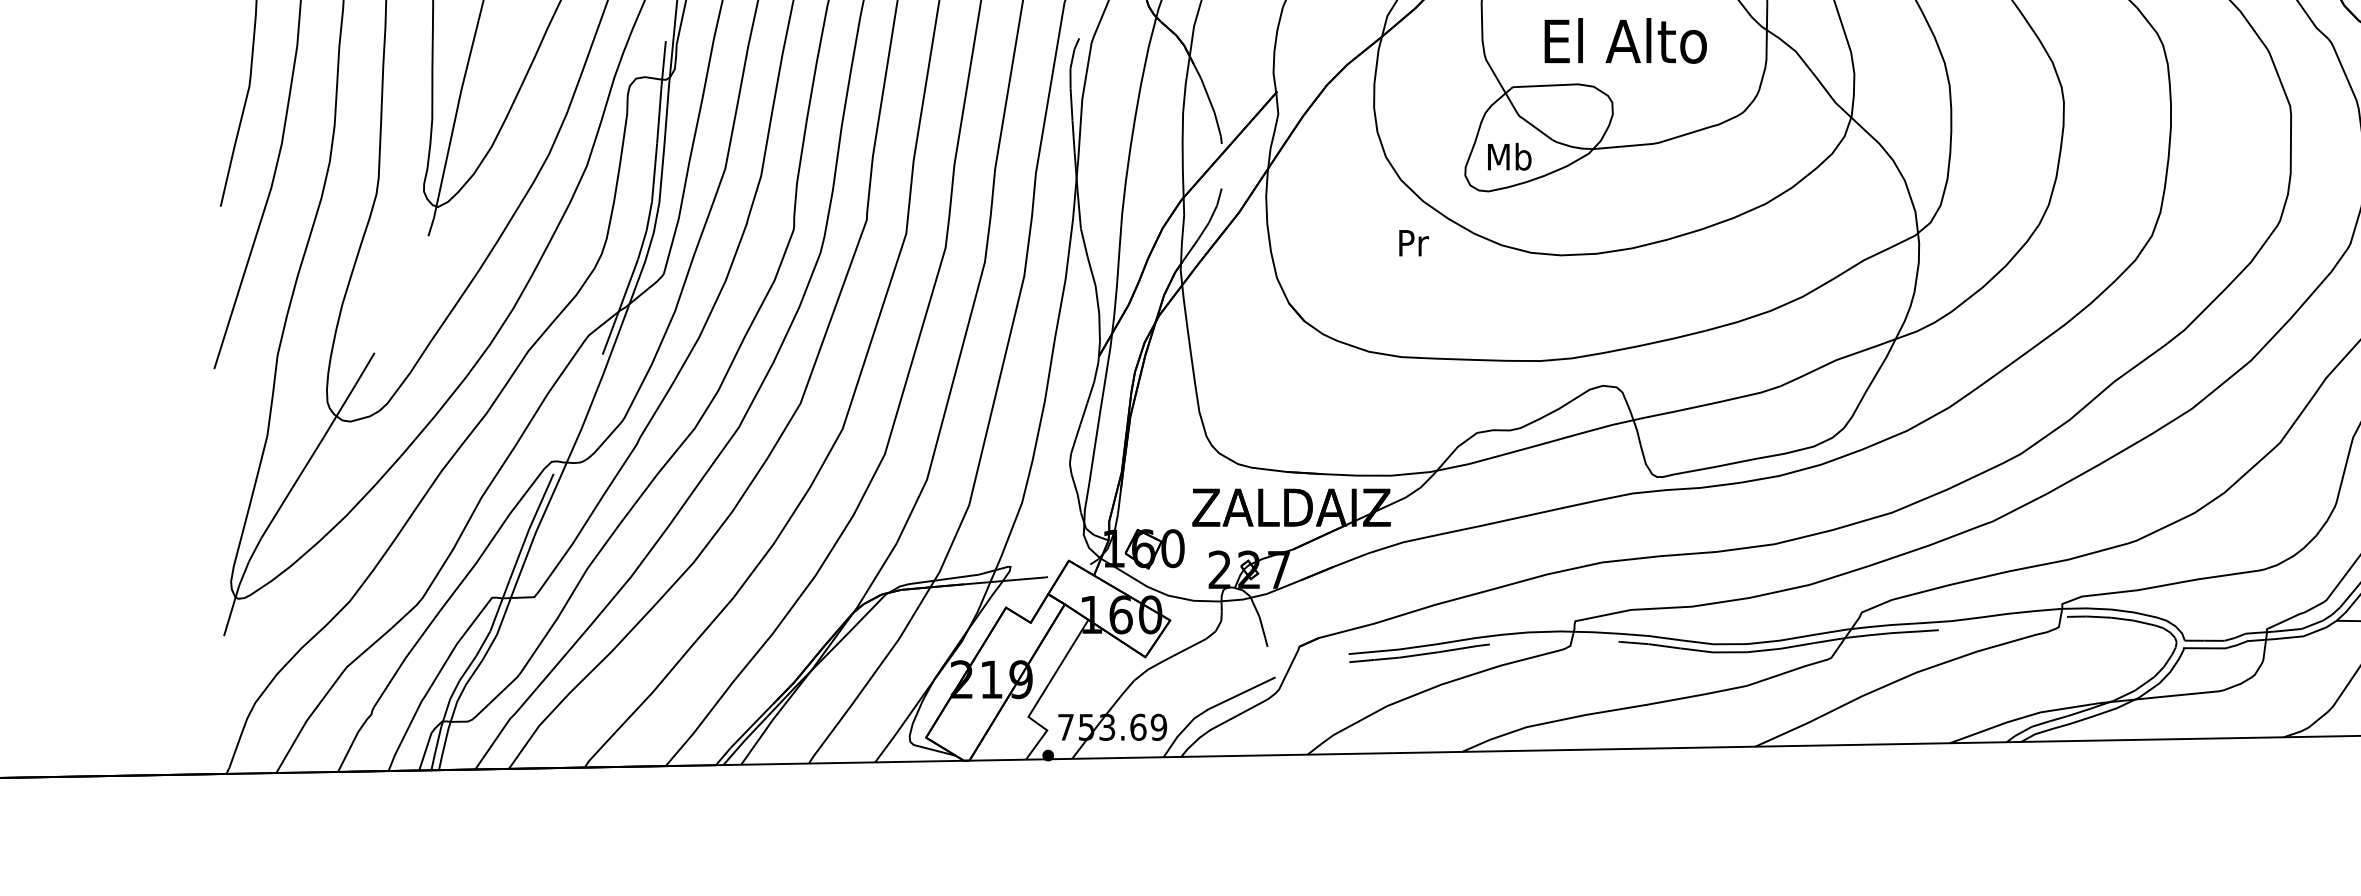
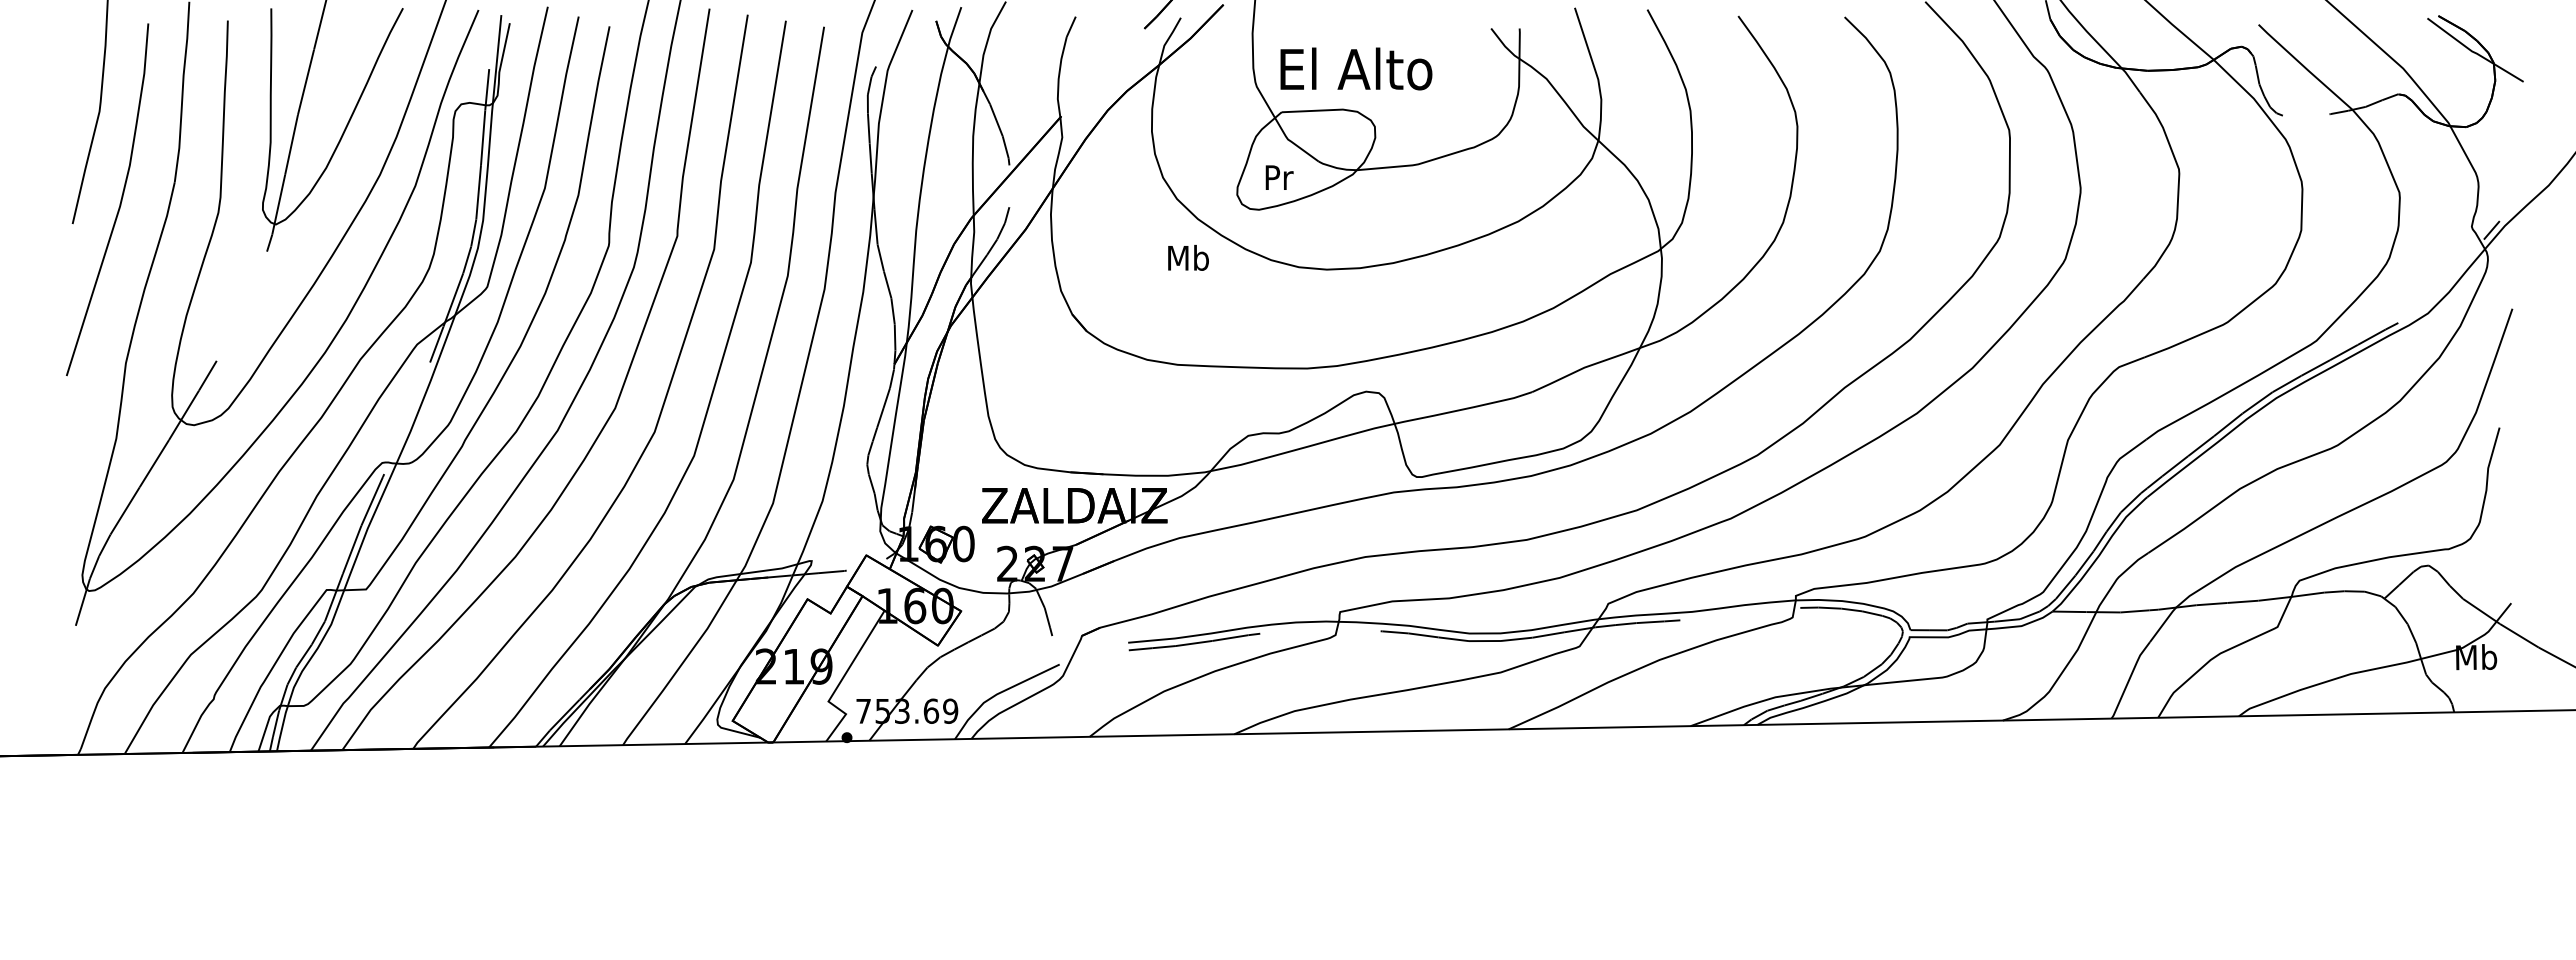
text: (1625, 40) -> (1356, 68), moved
text: (1509, 156) -> (1278, 177), Mb -> Pr
text: (1413, 242) -> (1188, 257), Pr -> Mb

